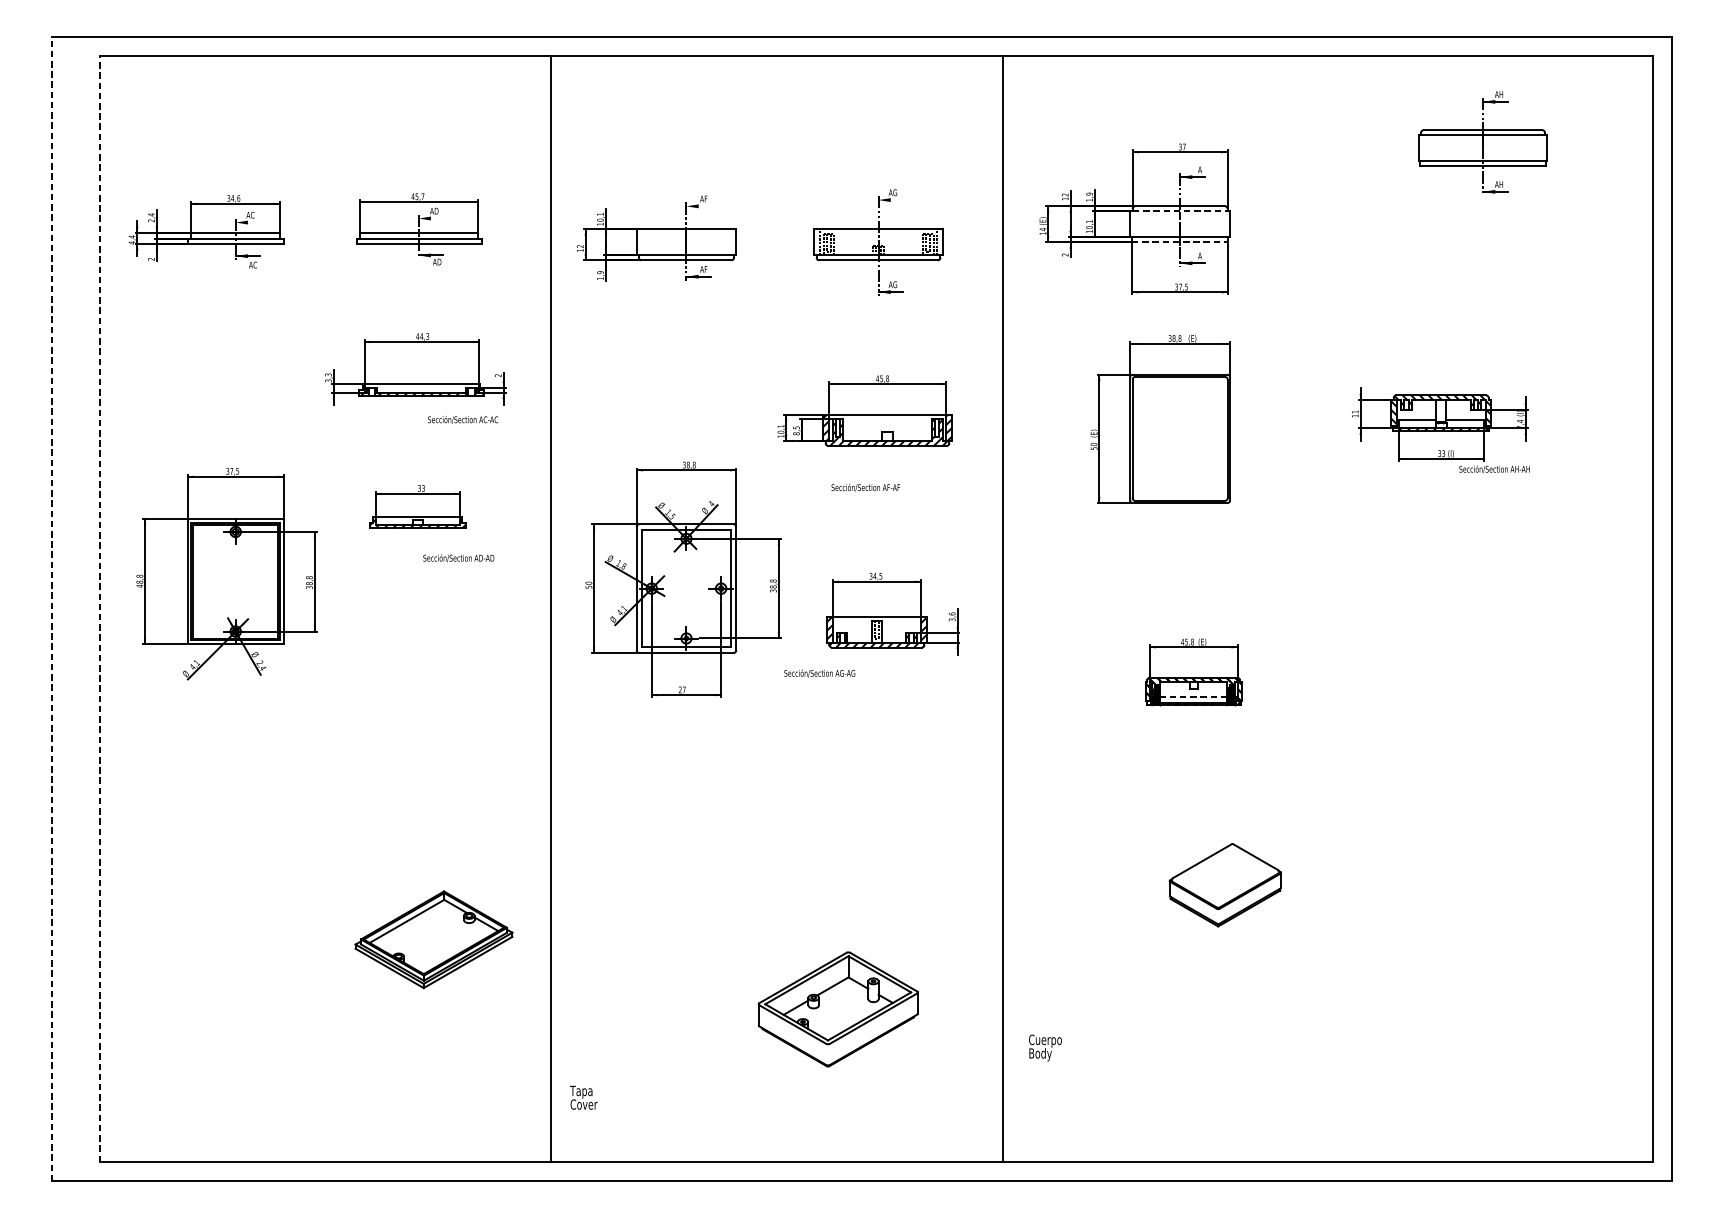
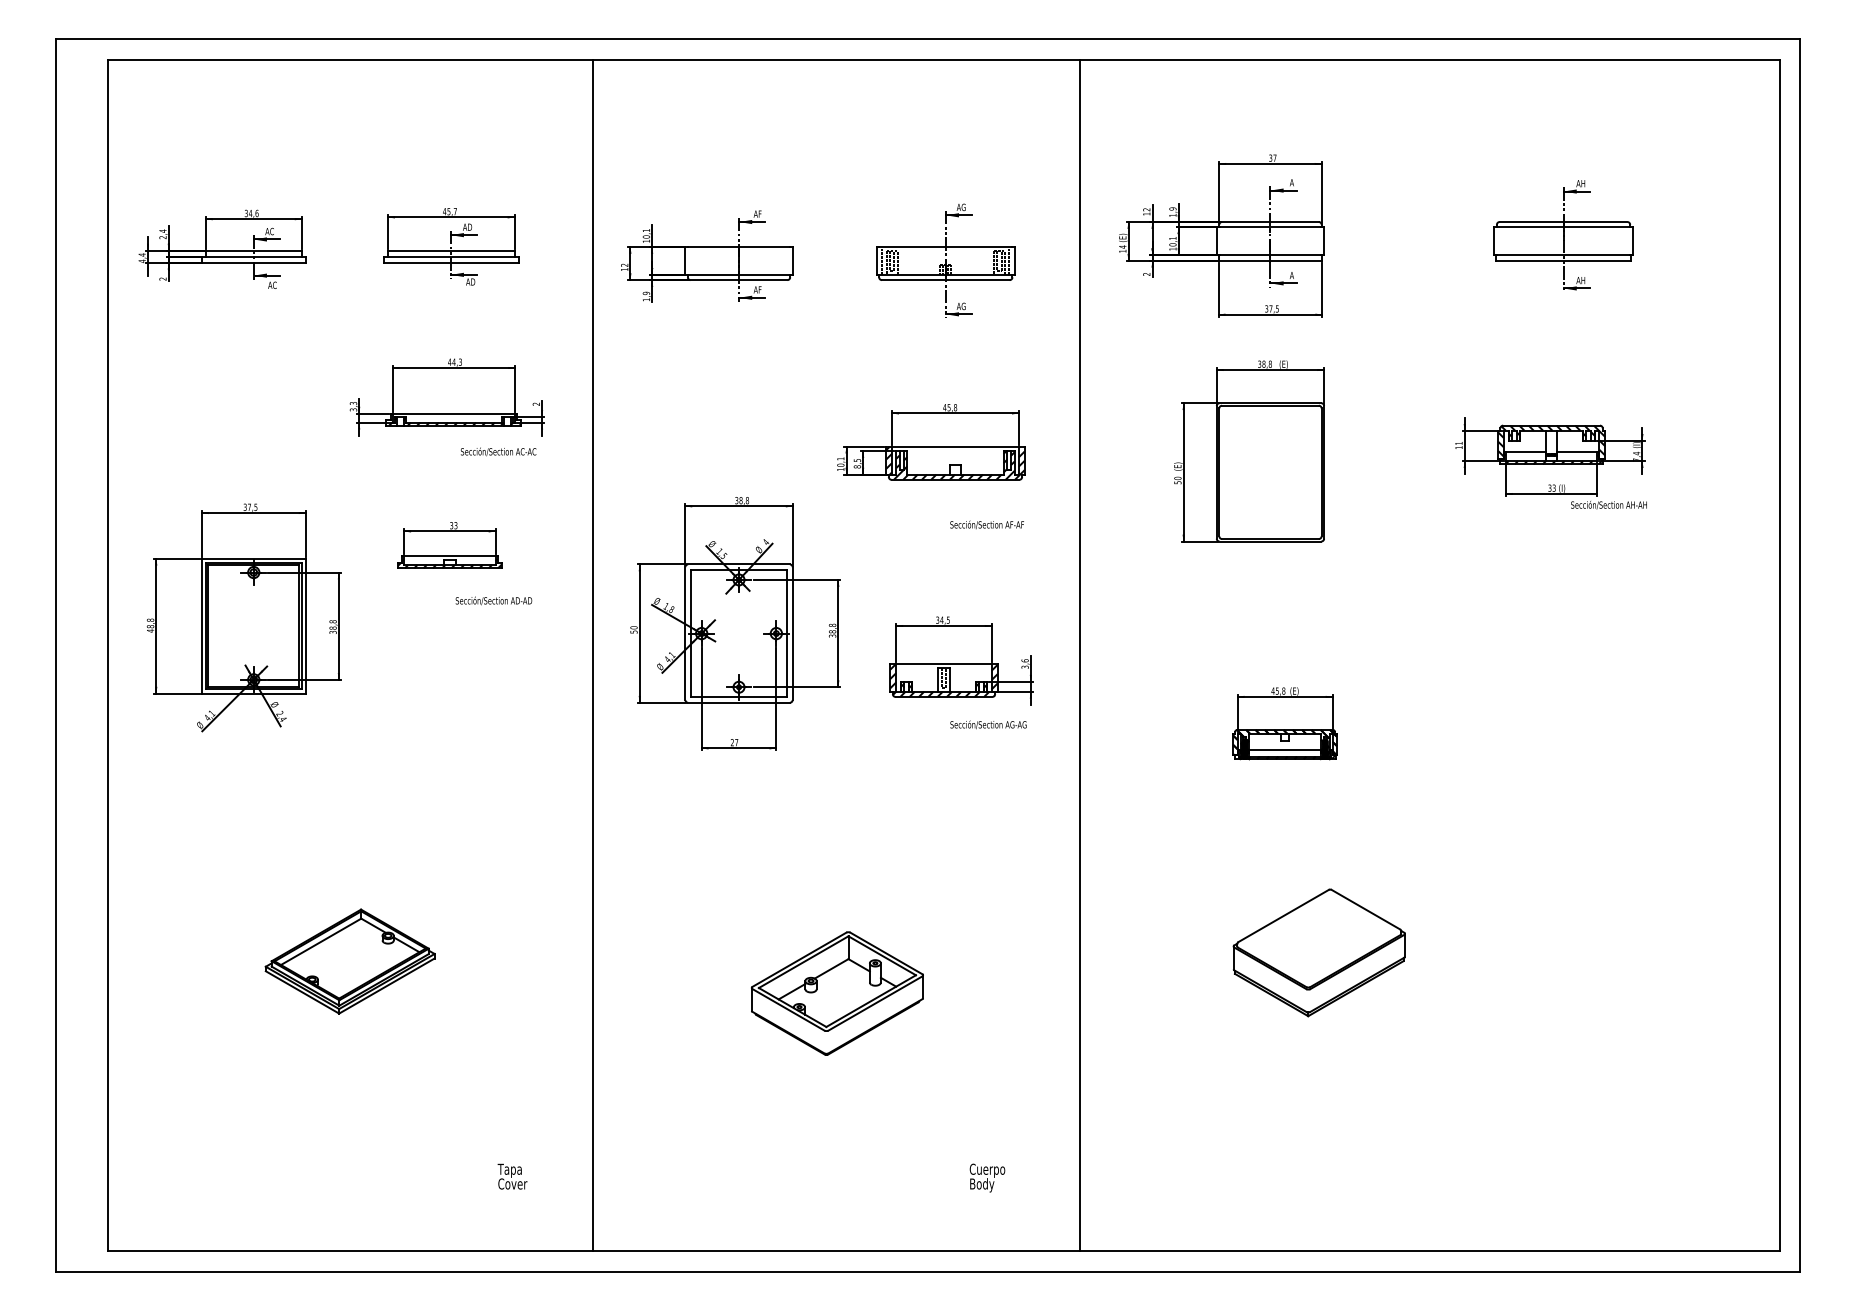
part: (1482, 142) -> (1563, 235), moved
line: (890, 200) -> (958, 215), added
line: (698, 206) -> (752, 222), added
line: (1180, 211) -> (1270, 227), dashed -> solid
line: (430, 218) -> (463, 235), added
line: (247, 222) -> (266, 239), added
line: (1180, 242) -> (1270, 260), dashed -> solid
text: (865, 487) -> (986, 524), moved
line: (51, 609) -> (55, 655), dashed -> solid
line: (99, 609) -> (107, 655), dashed -> solid
text: (819, 673) -> (988, 724), moved
line: (1193, 696) -> (1284, 749), dashed -> solid
part: (1224, 884) -> (1318, 952), size x1.43
part: (433, 939) -> (349, 961), moved
part: (838, 1009) -> (837, 993), moved
text: (1045, 1047) -> (987, 1177), moved
text: (583, 1097) -> (512, 1176), moved

